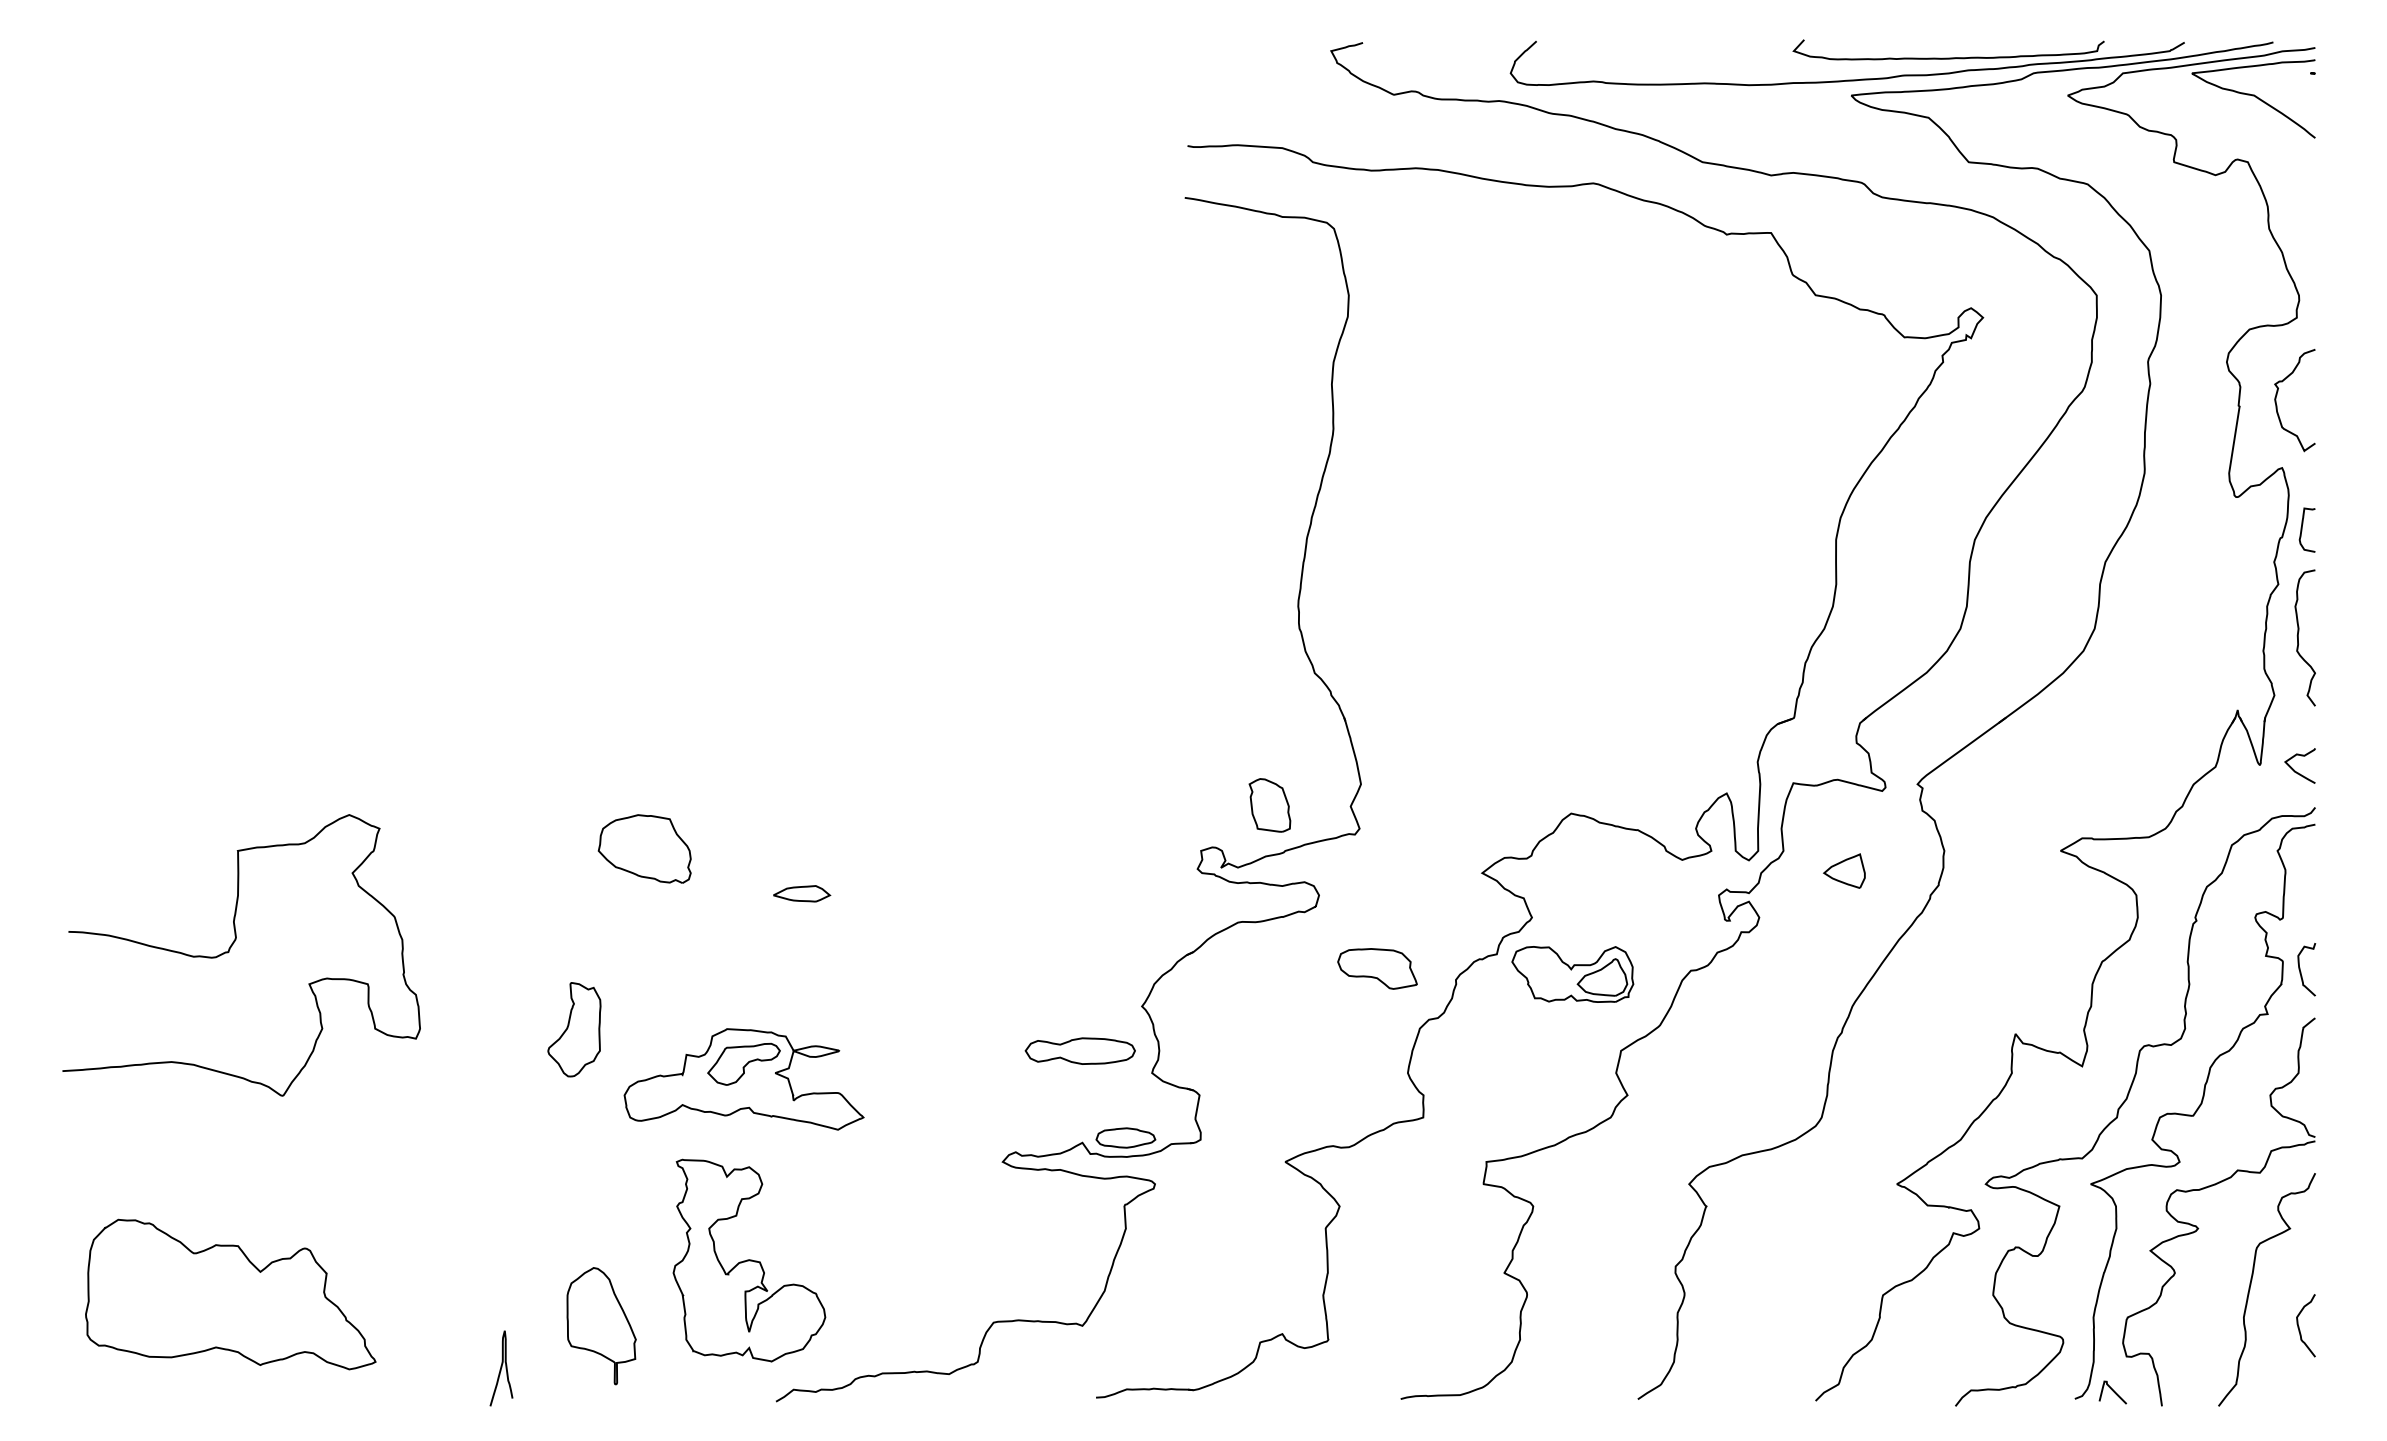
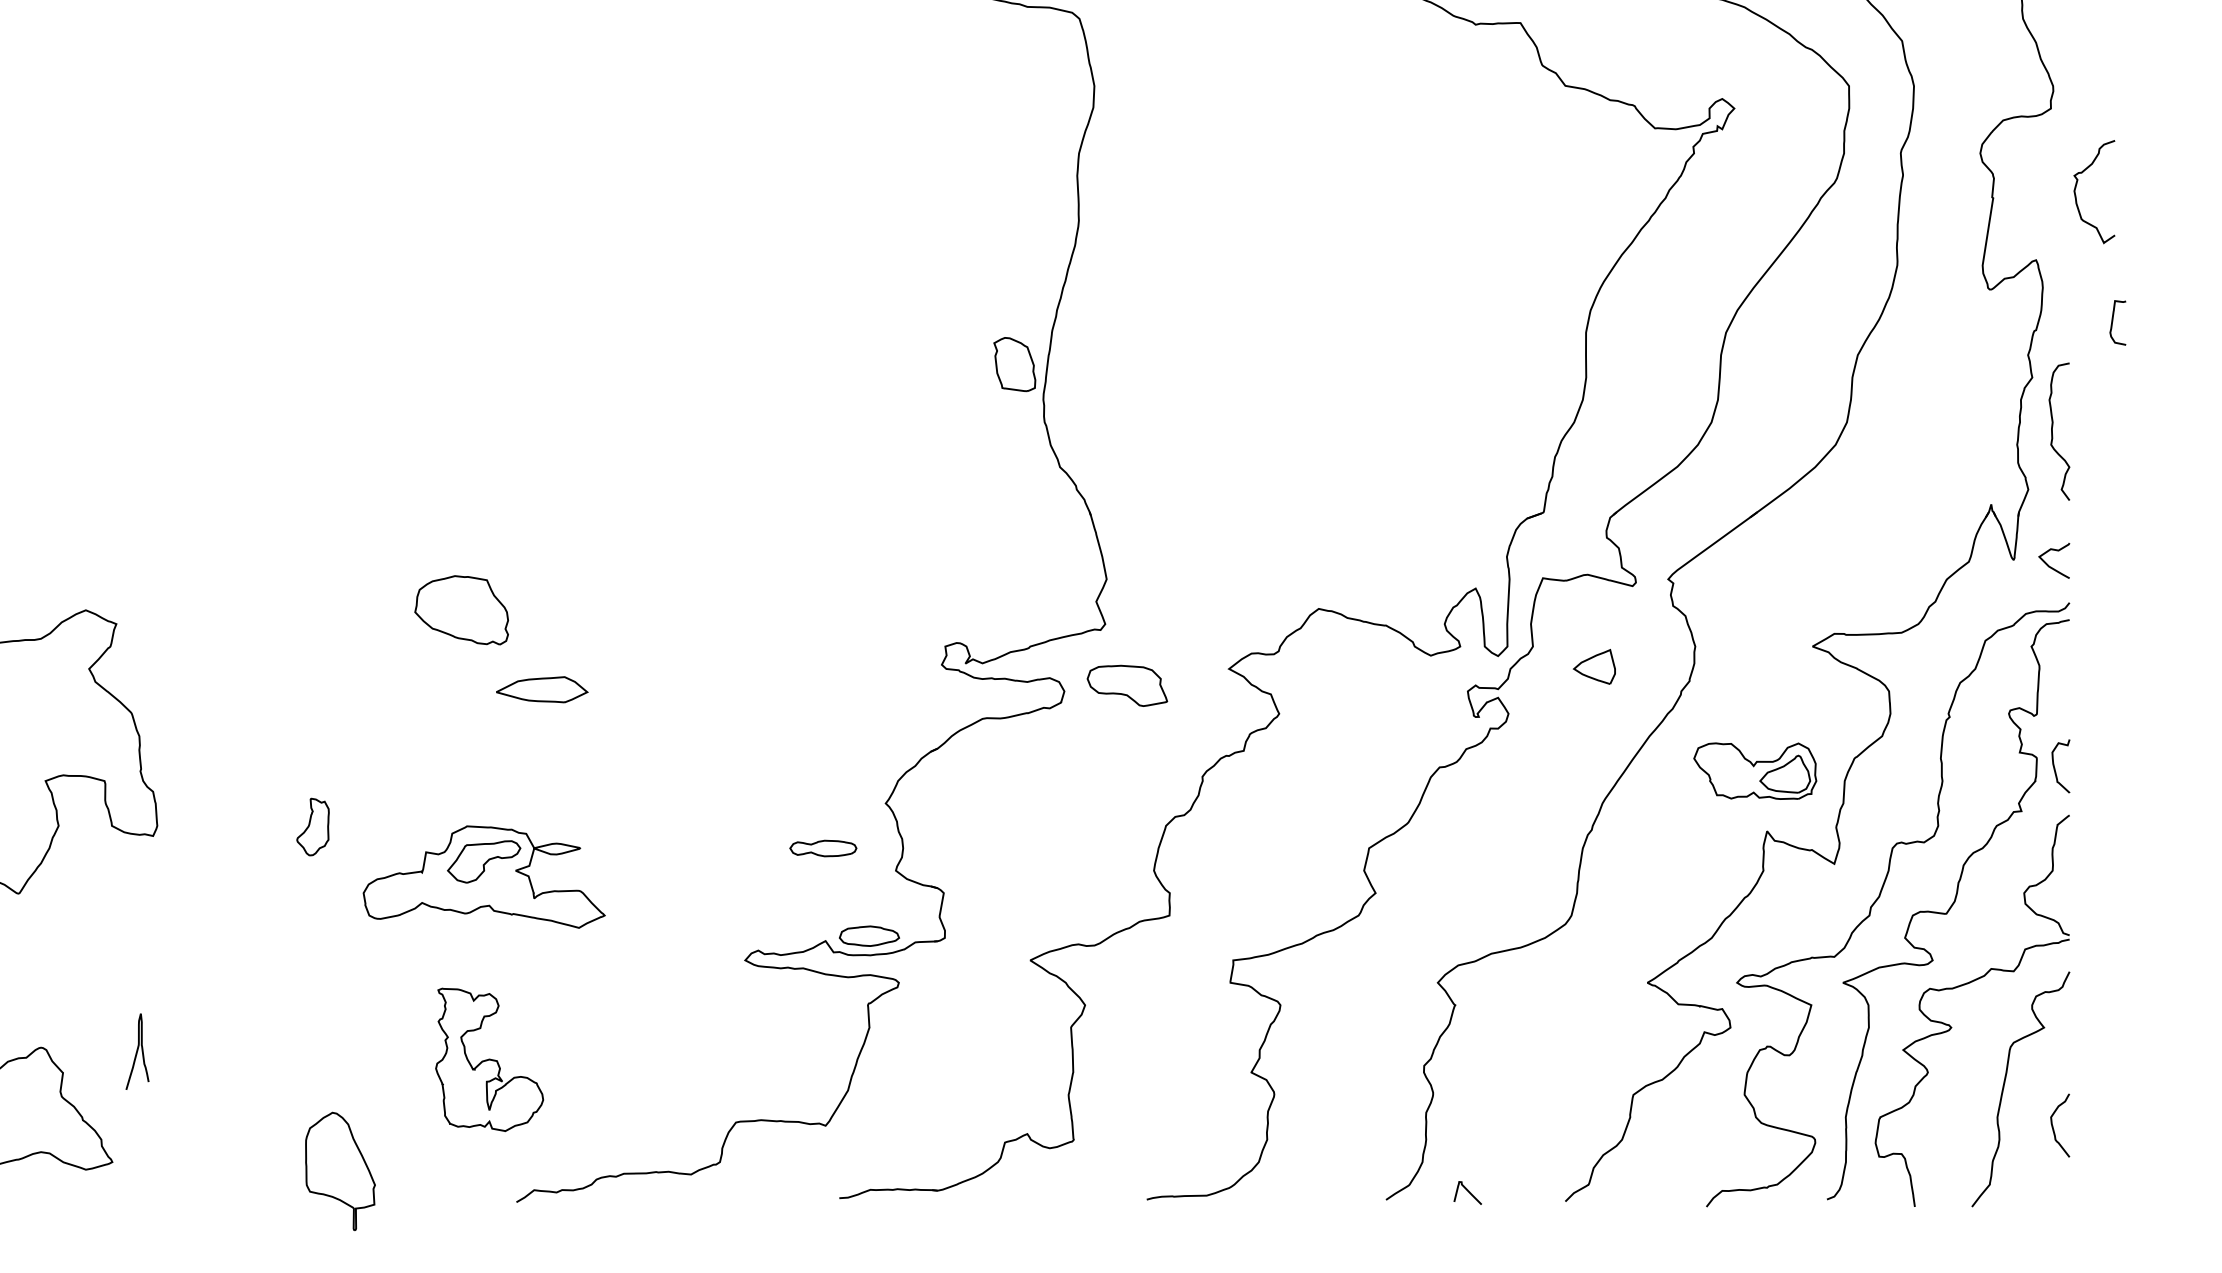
curve: (2277, 395) -> (2076, 187), moved
curve: (2302, 529) -> (2113, 322), moved
part: (1269, 805) -> (1014, 364), moved
part: (644, 848) -> (461, 609), moved
part: (802, 893) -> (543, 689), size x1.6
part: (1377, 968) -> (1127, 685), moved
part: (1572, 974) -> (1754, 771), moved
part: (574, 1029) -> (313, 826), size x0.6
part: (1079, 1050) -> (822, 847), size x0.6
part: (749, 1260) -> (489, 1059), size x0.7
part: (601, 1326) -> (340, 1171), moved
curve: (501, 1368) -> (137, 1051), moved
curve: (2112, 1391) -> (1467, 1191), moved

